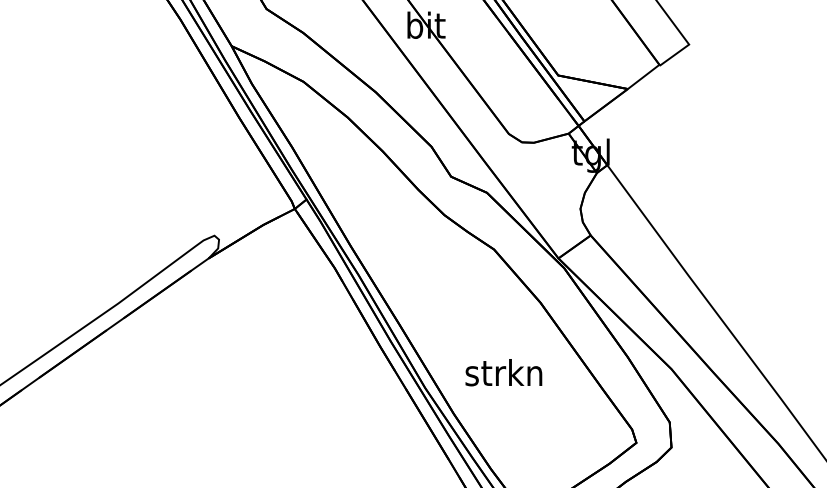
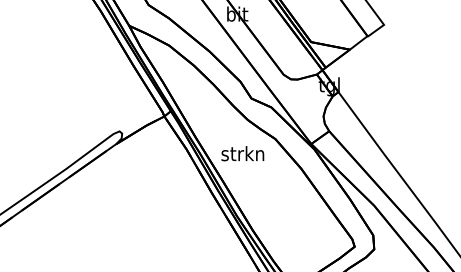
text: (503, 372) -> (242, 153), moved

